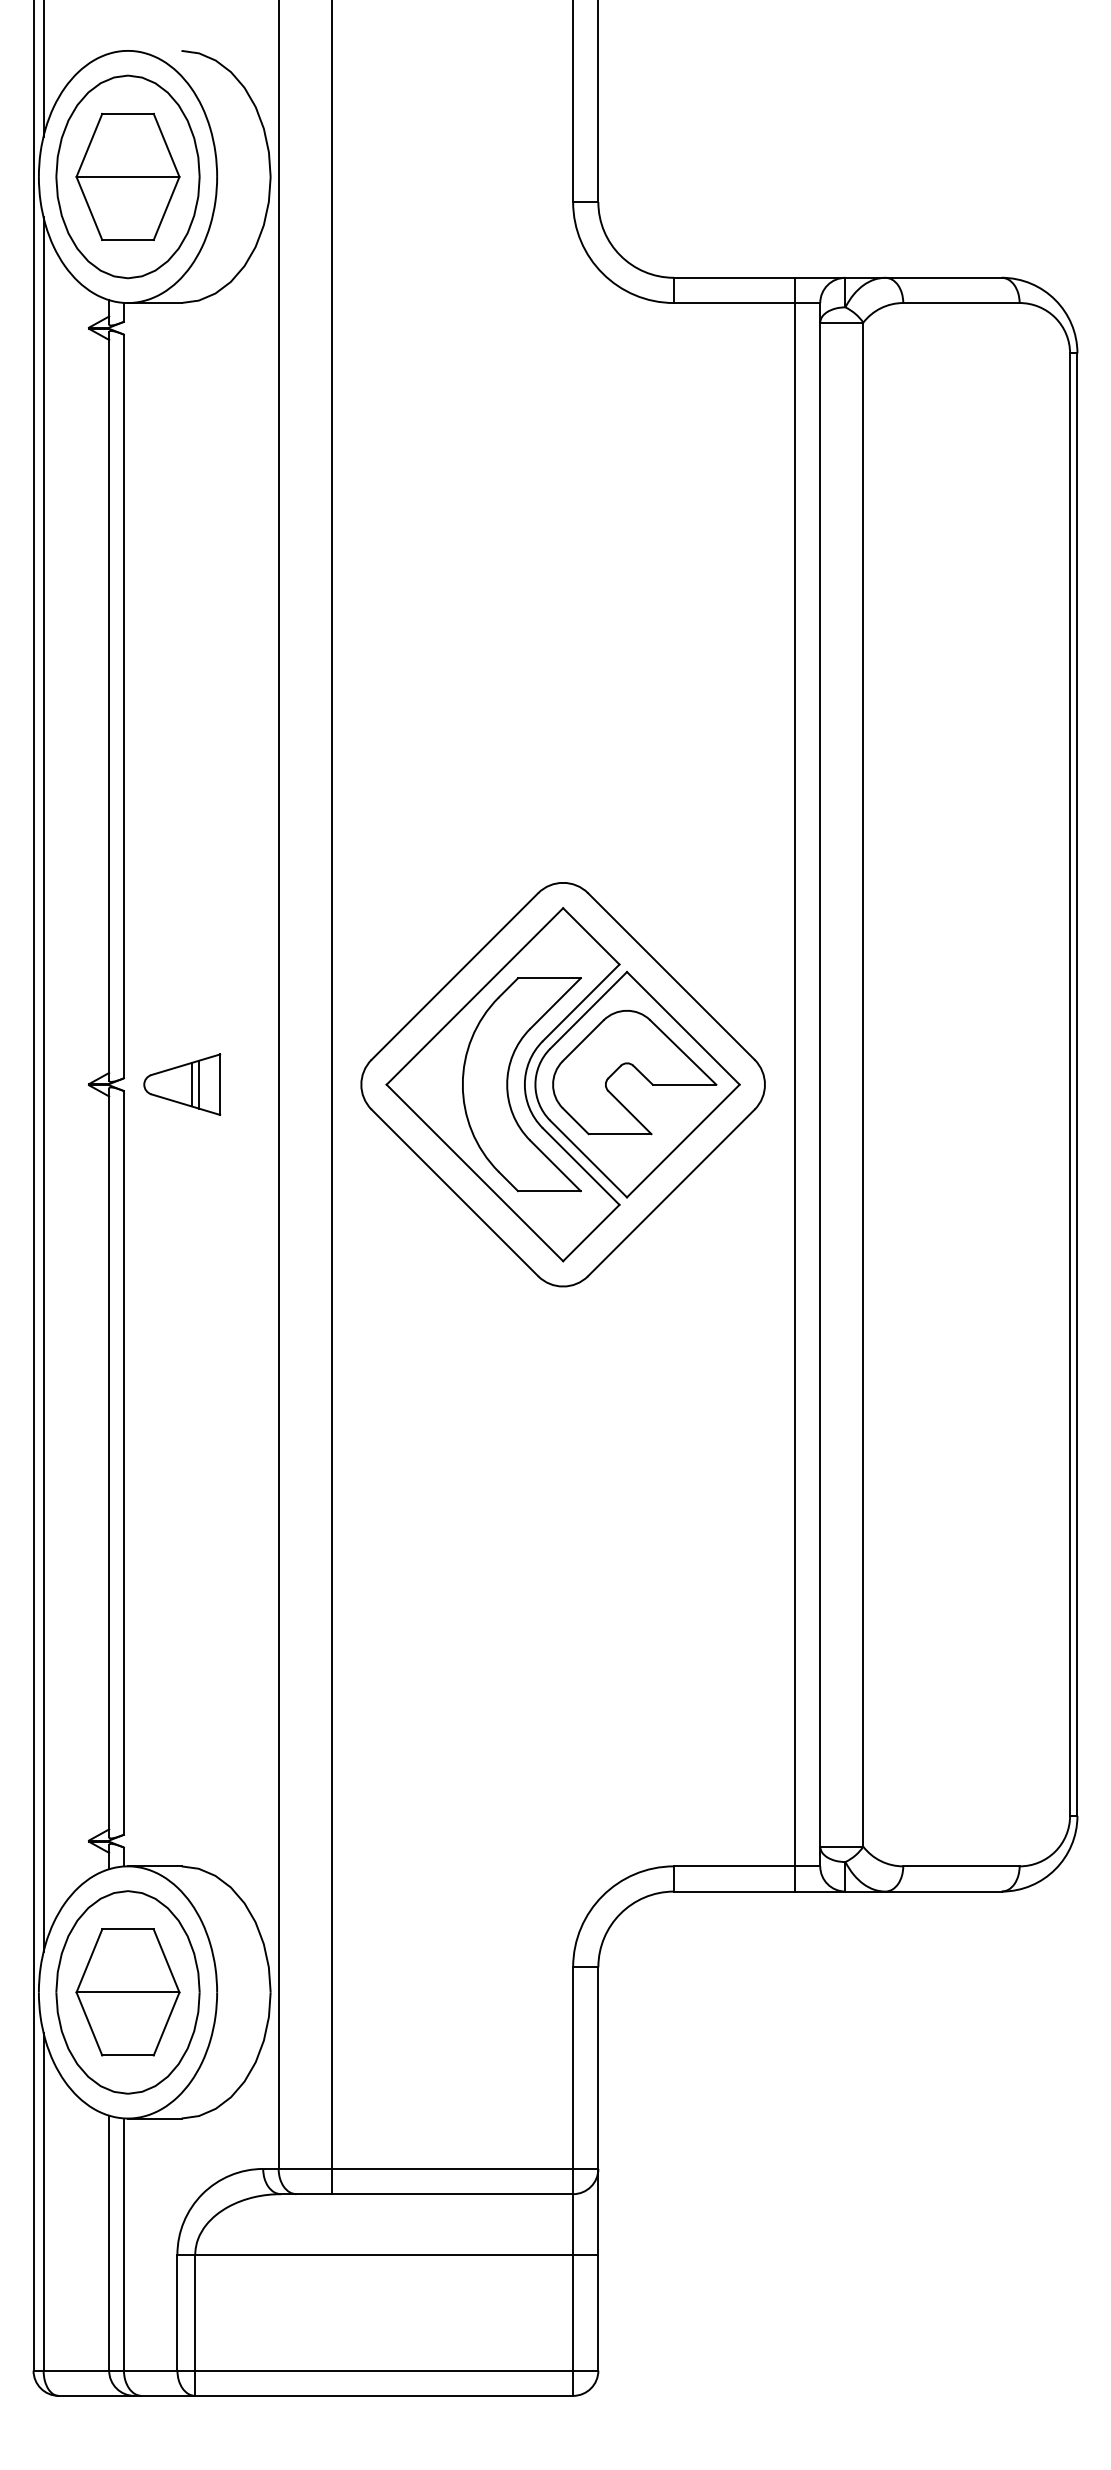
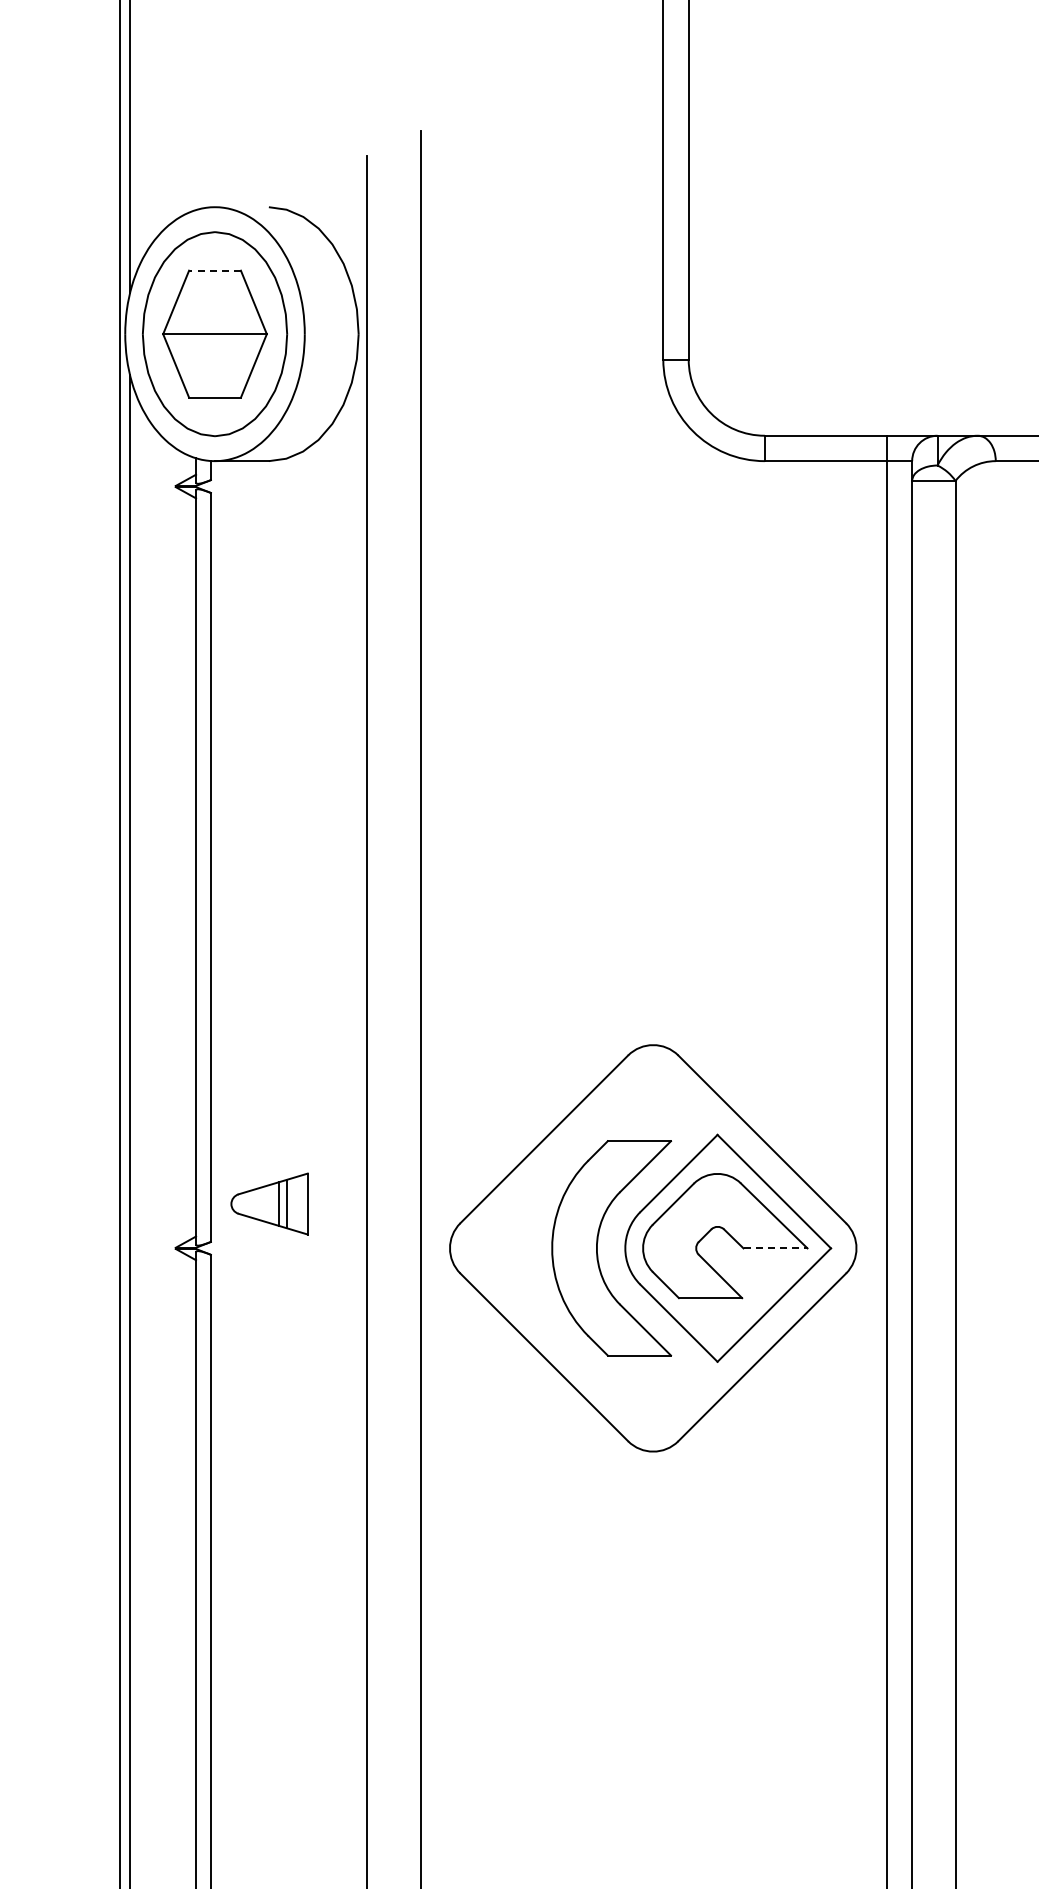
line: (128, 113) -> (215, 270), solid -> dashed
part: (182, 1084) -> (269, 1203), moved
part: (502, 1084) -> (592, 1248), removed
line: (684, 1084) -> (775, 1248), solid -> dashed

